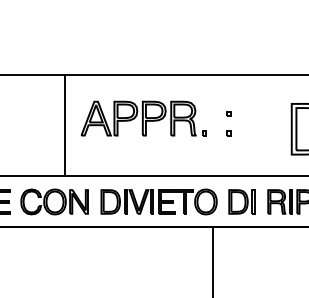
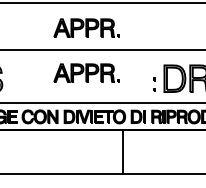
part: (143, 31) -> (86, 27), added
part: (228, 123) -> (154, 84), moved
line: (64, 124) -> (45, 76), removed

